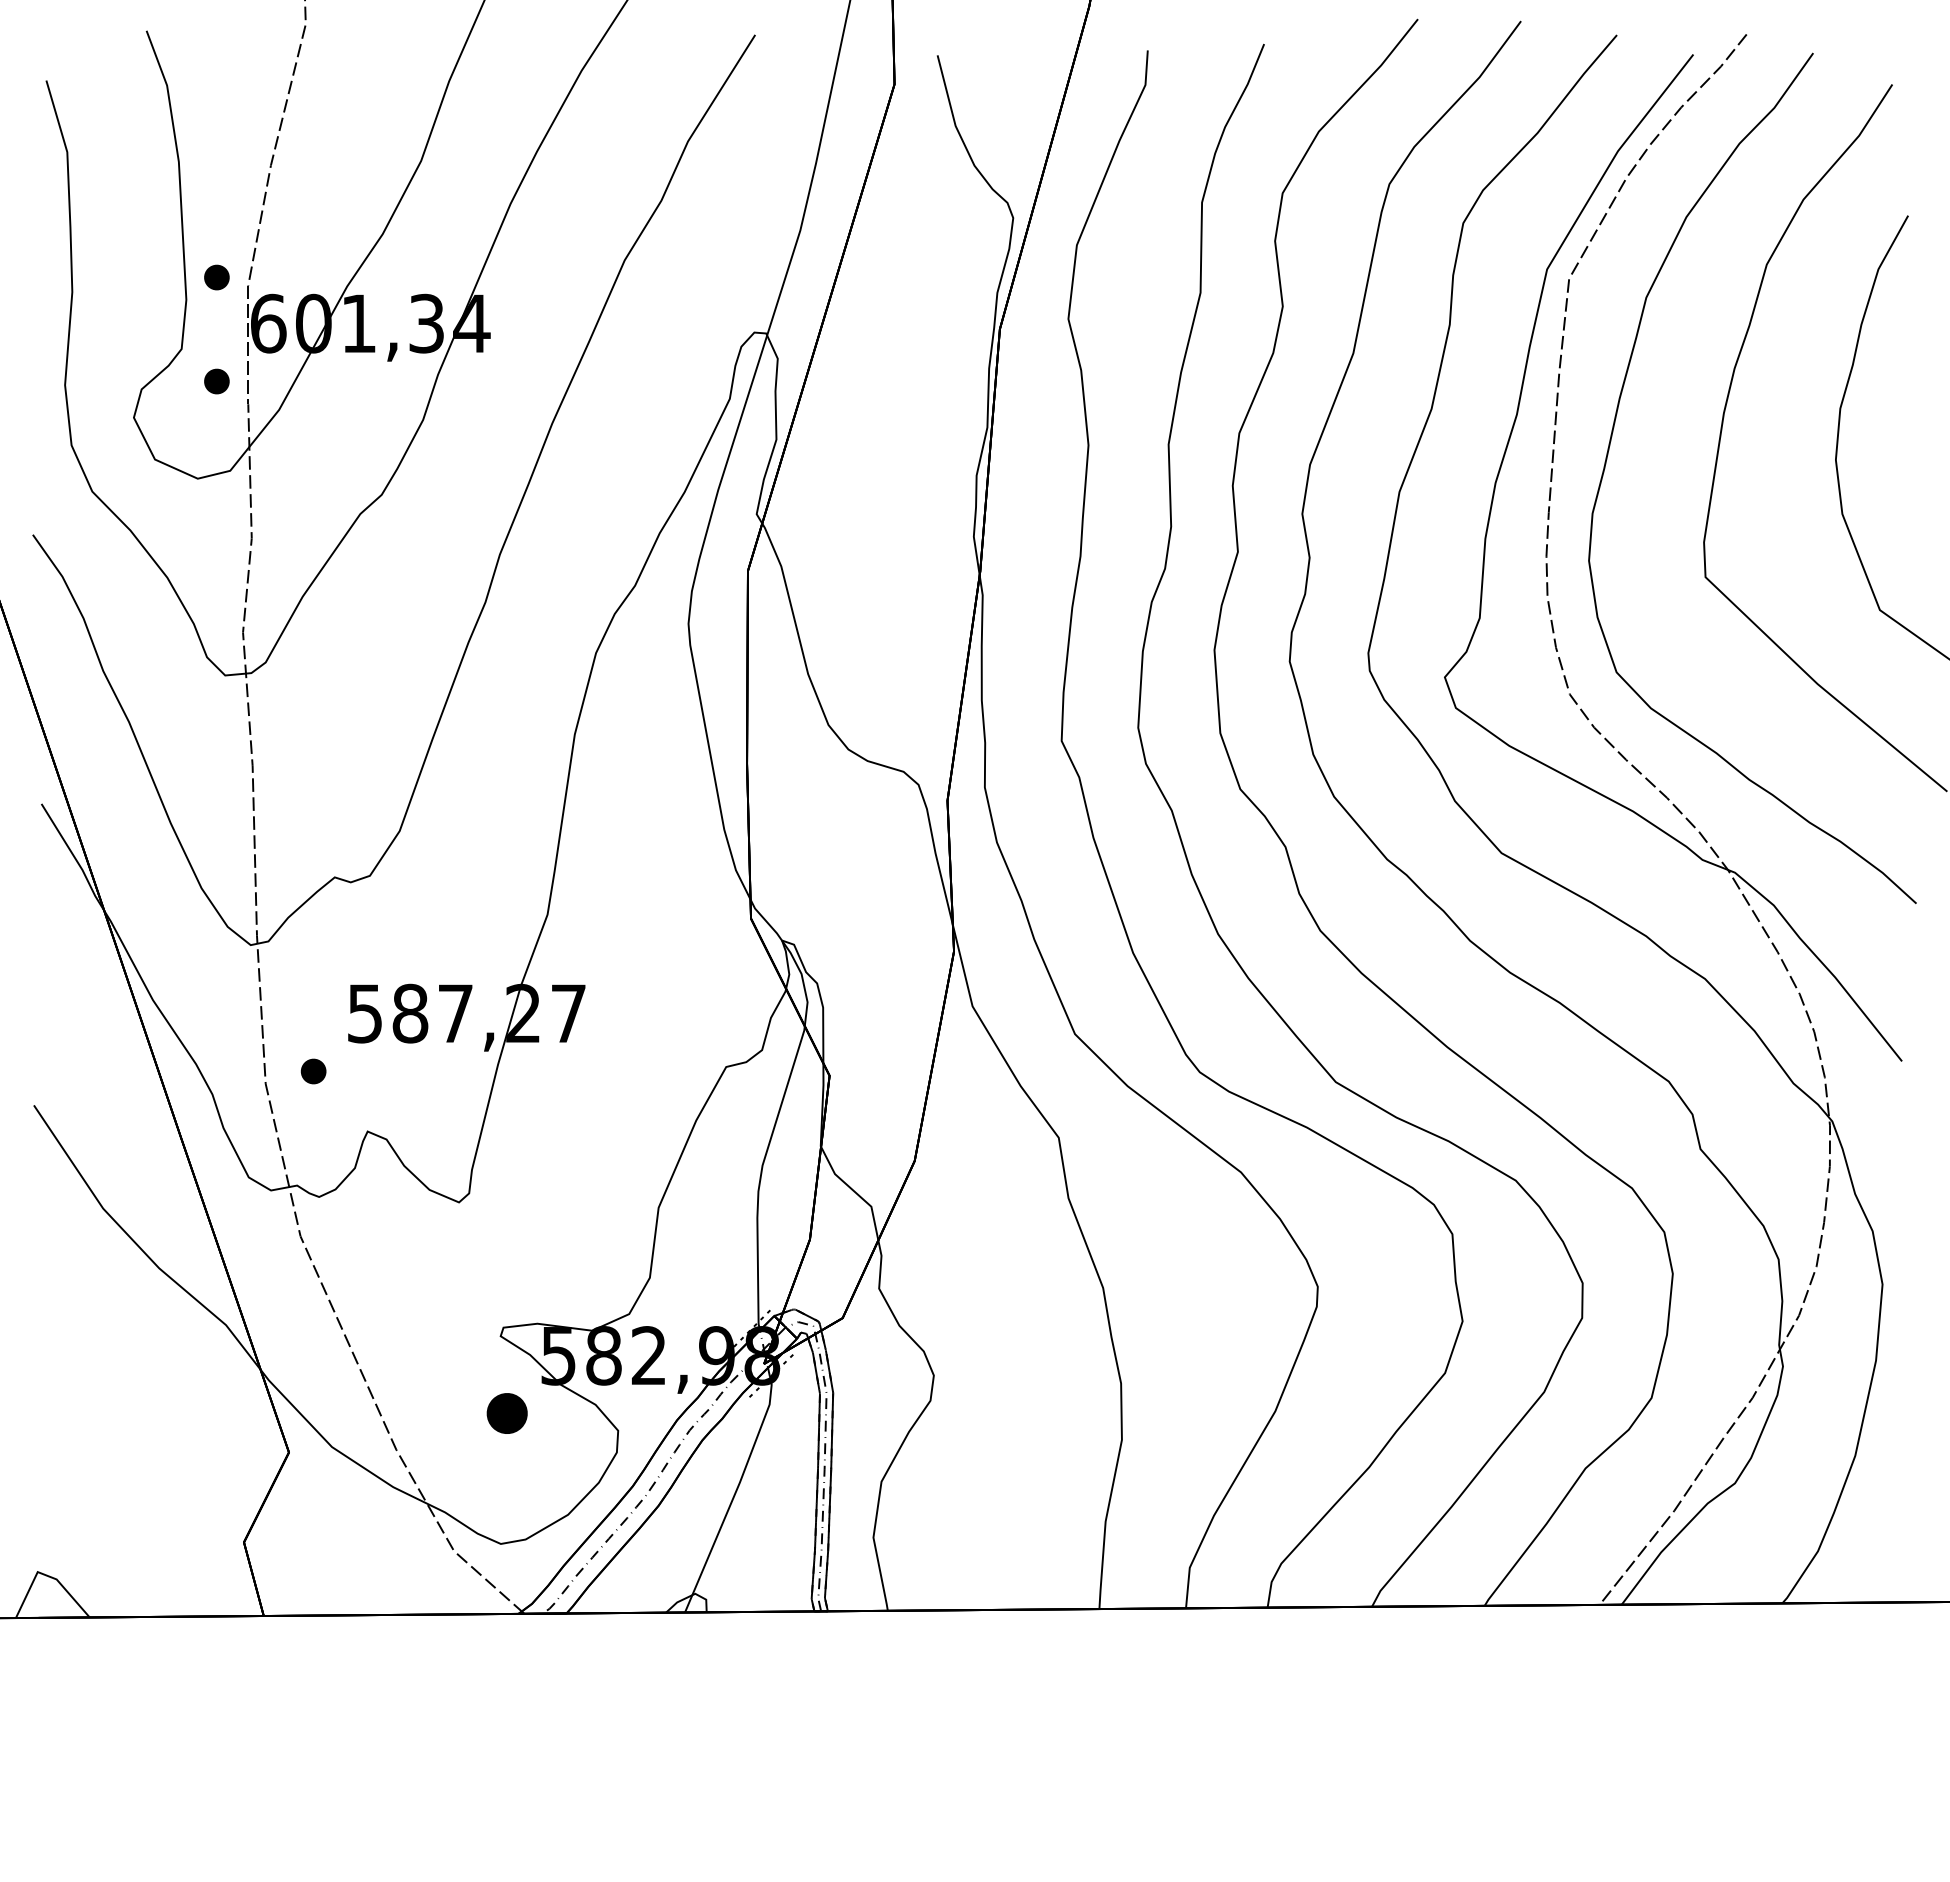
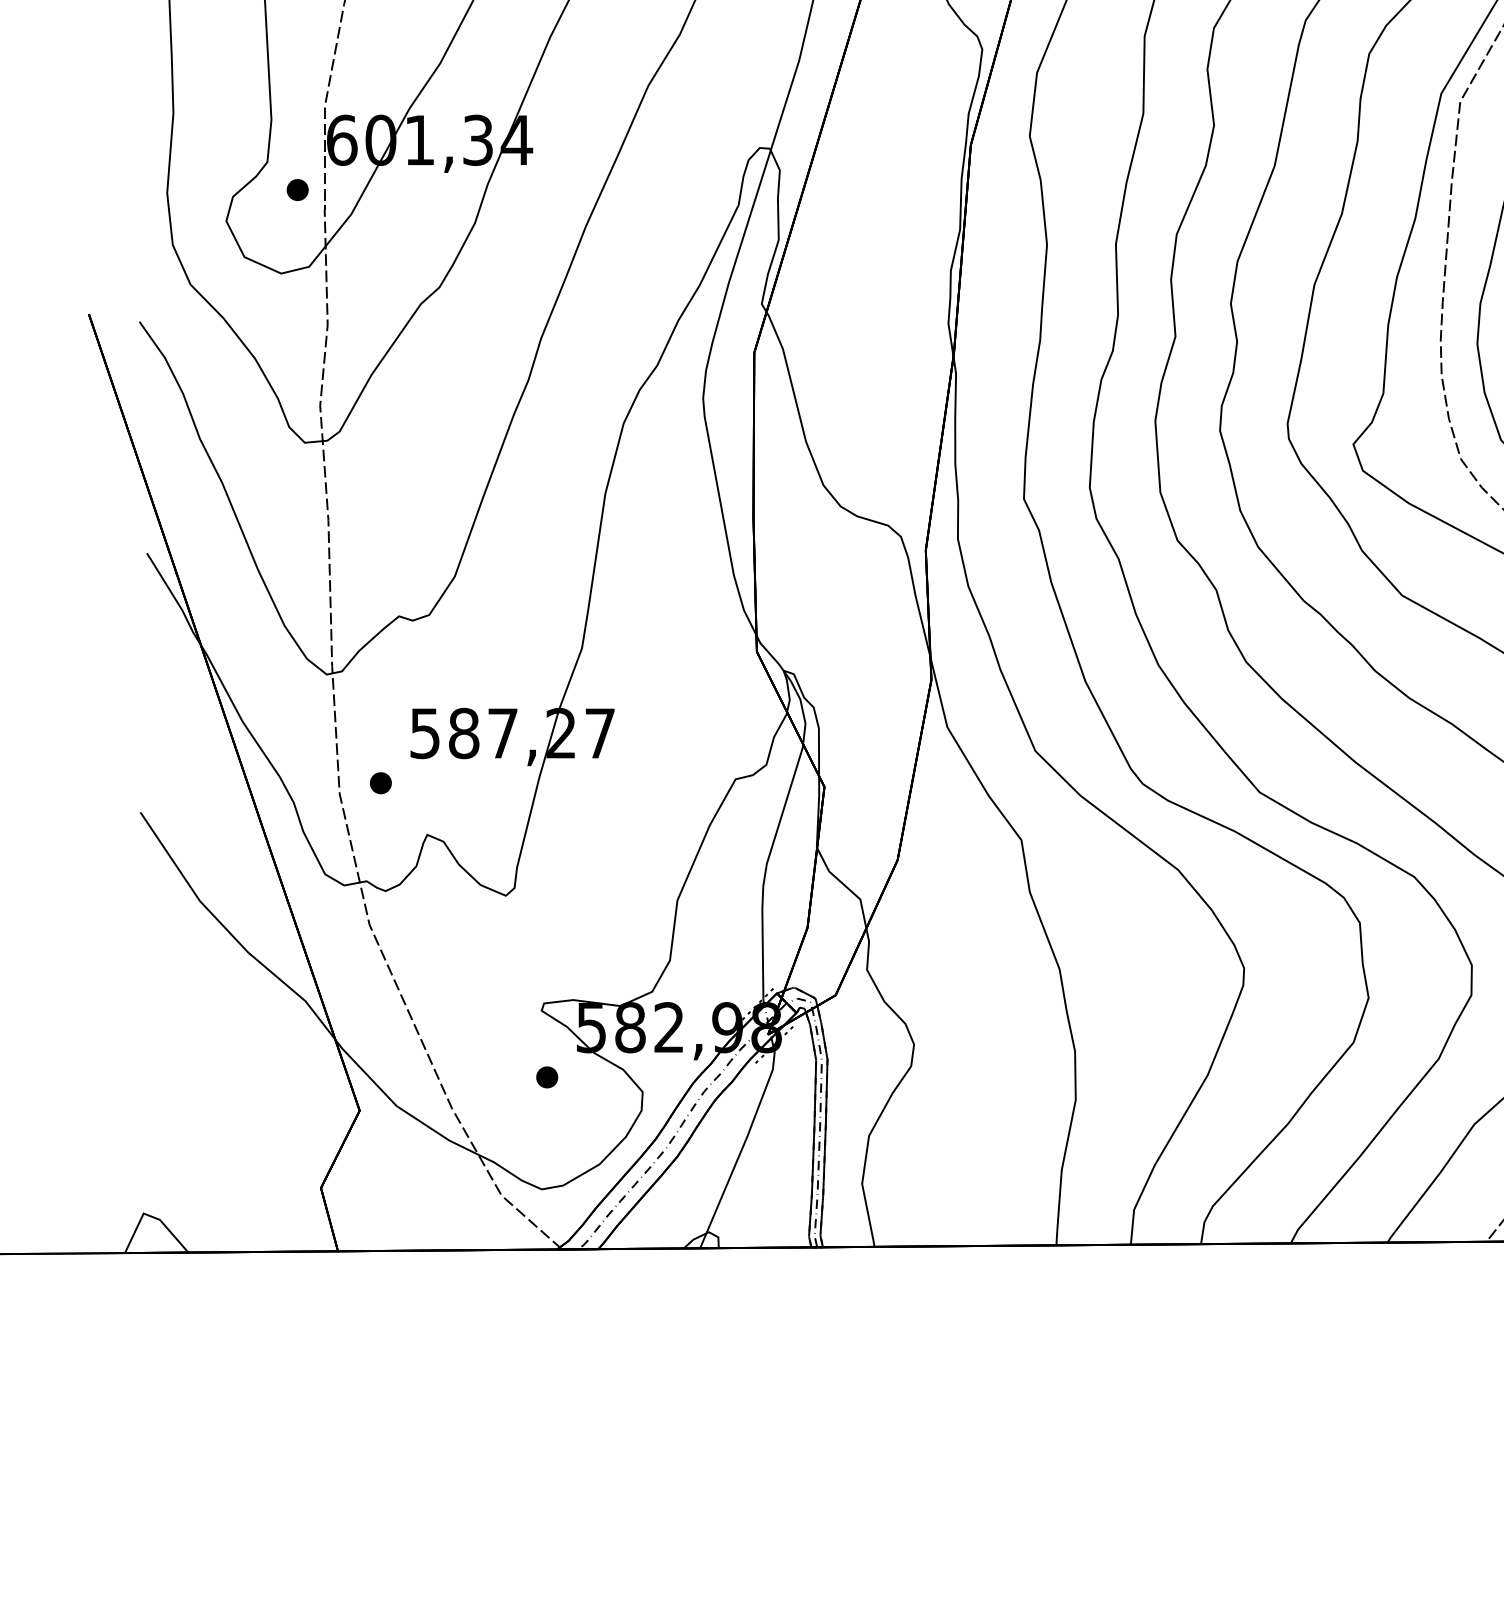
part: (216, 277) -> (297, 100), removed
part: (506, 1413) -> (546, 1077), size x0.62

